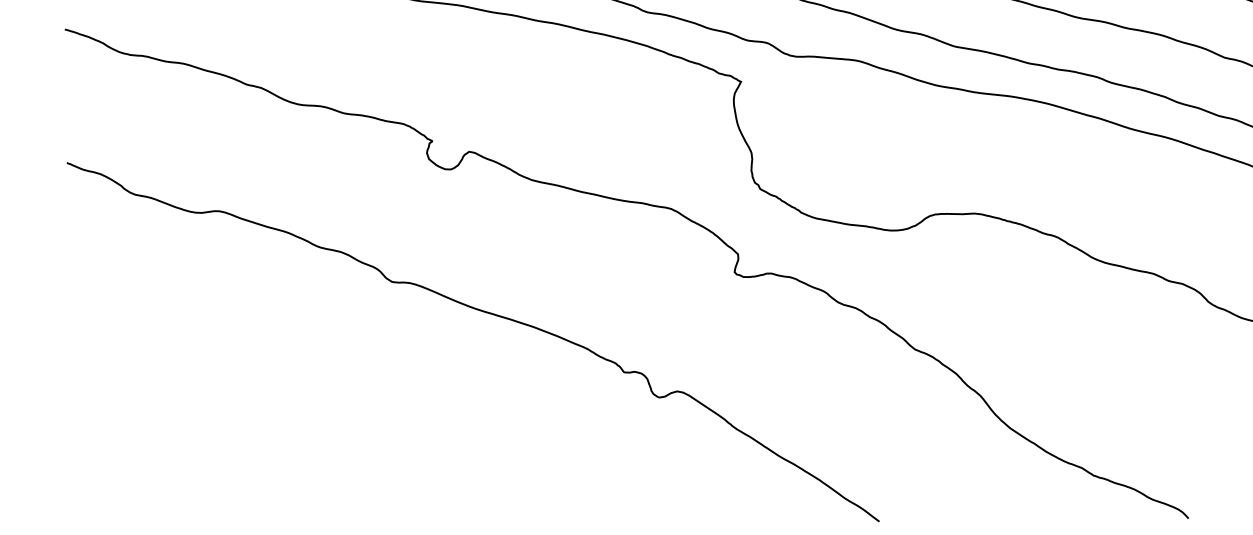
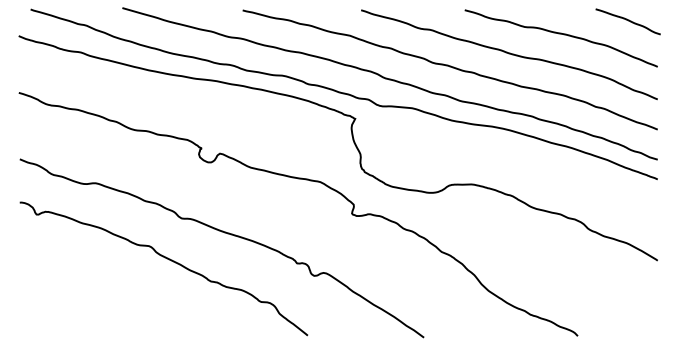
curve: (363, 364) -> (167, 259), added

